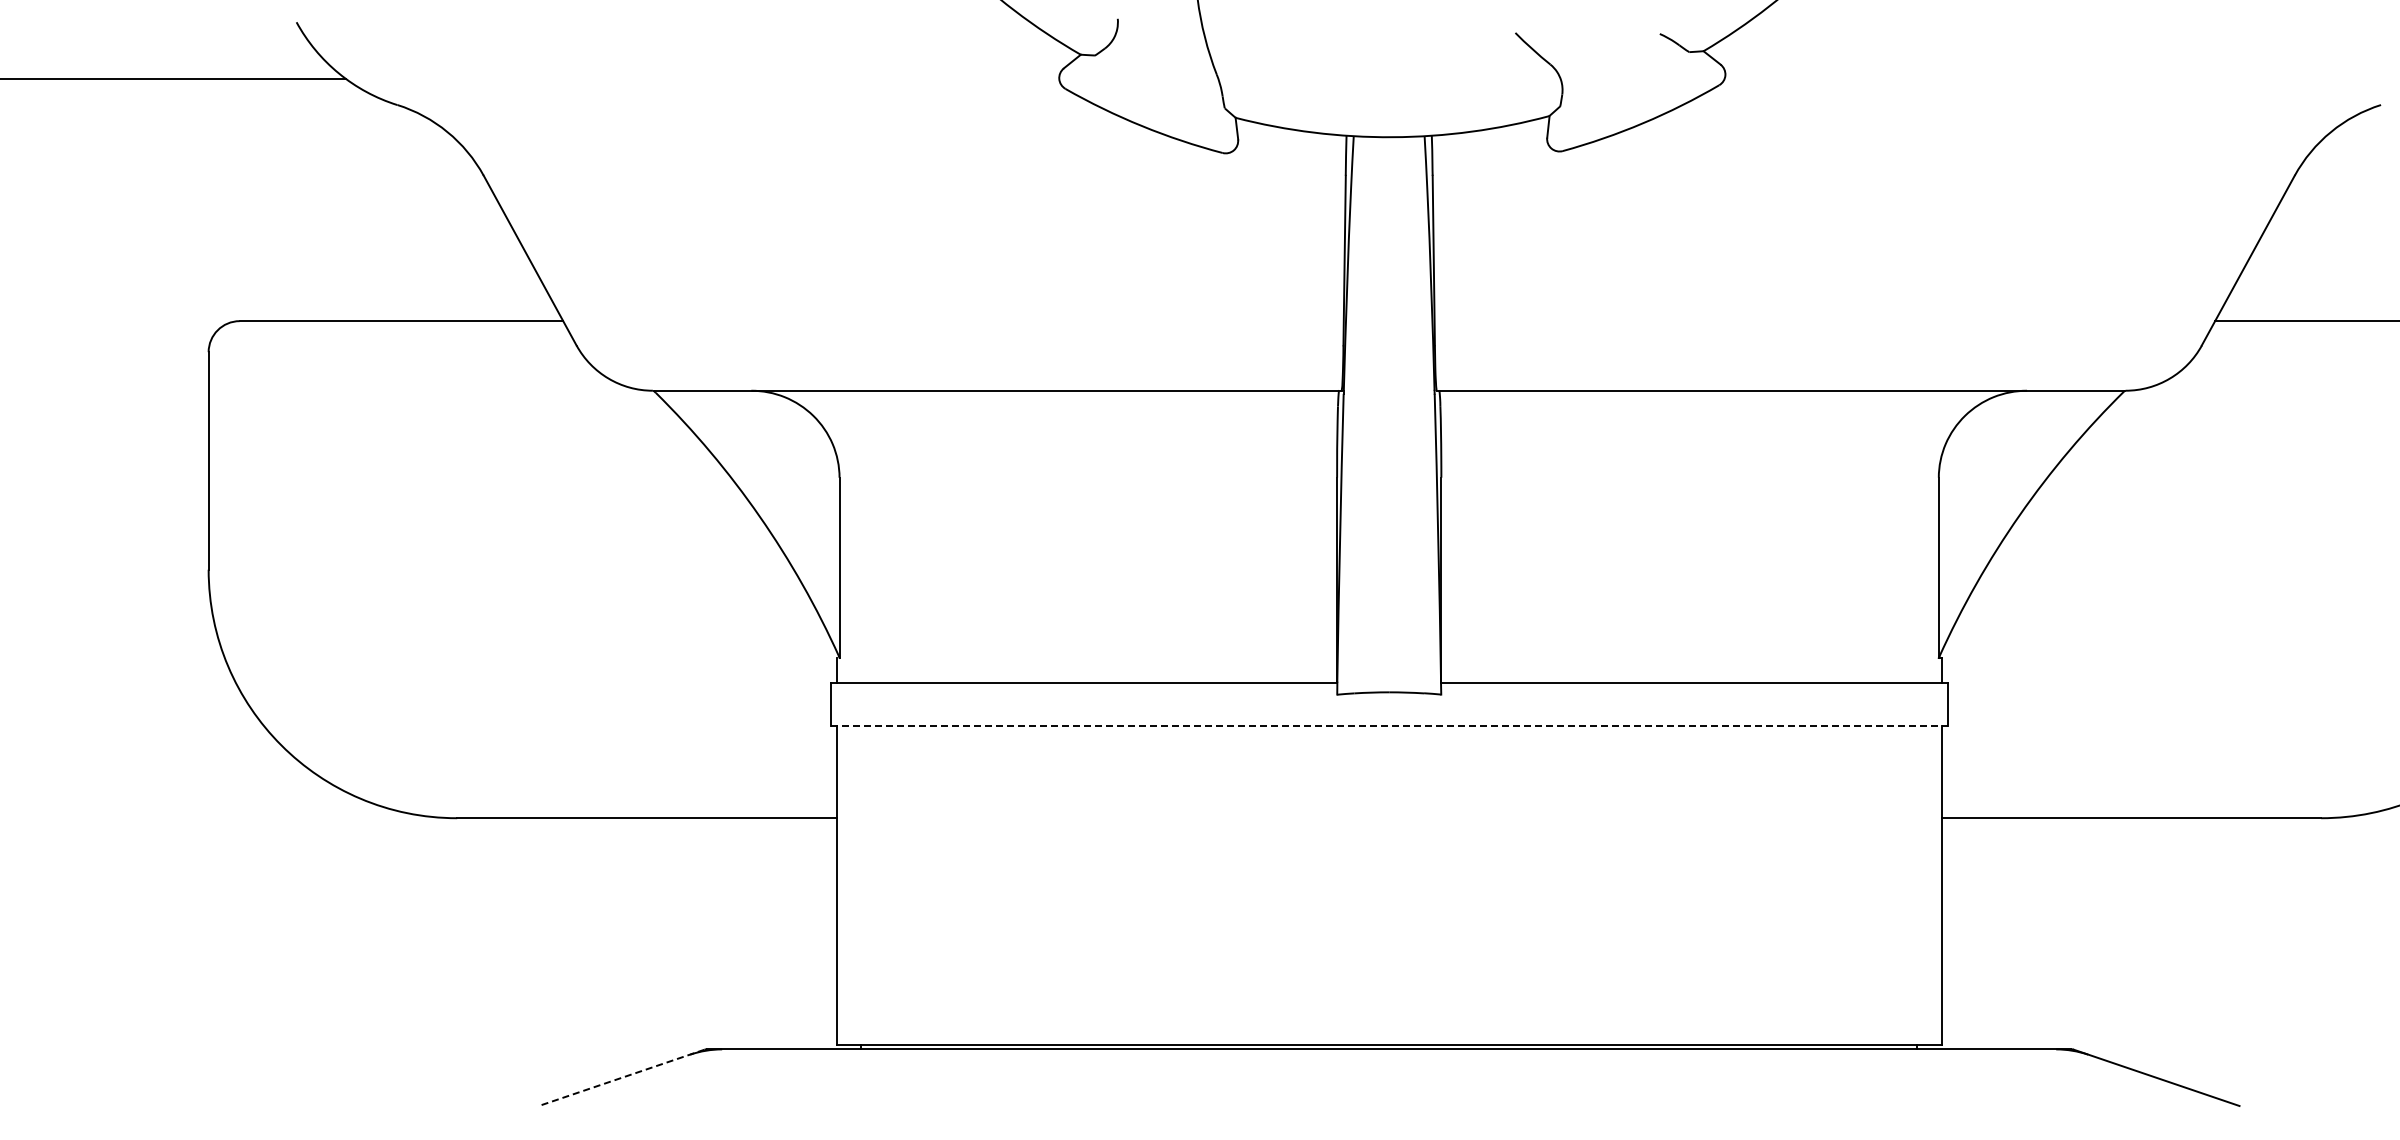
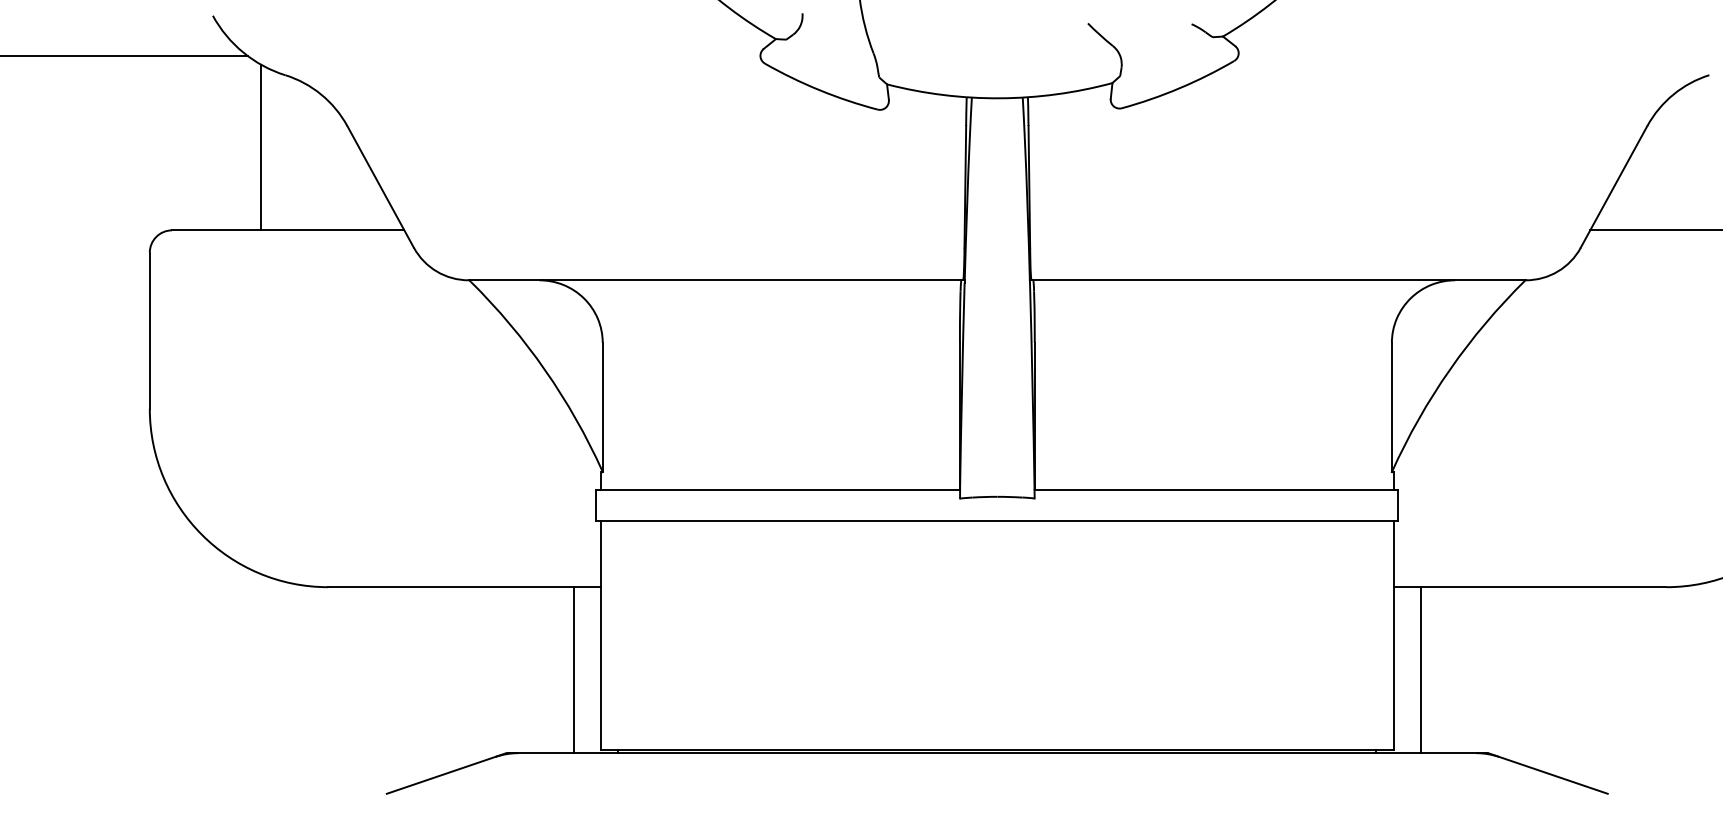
line: (363, 205) -> (260, 147), added
line: (1389, 726) -> (997, 521), dashed -> solid
line: (798, 933) -> (573, 669), added
line: (1979, 933) -> (1421, 669), added
line: (621, 1078) -> (446, 774), dashed -> solid

